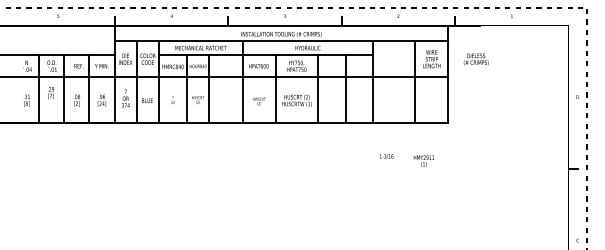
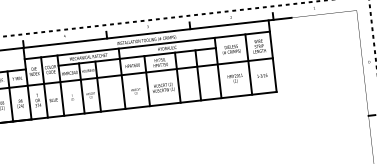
text: (475, 59) -> (231, 49), moved
text: (386, 156) -> (262, 75), moved
text: (423, 161) -> (235, 78), moved

